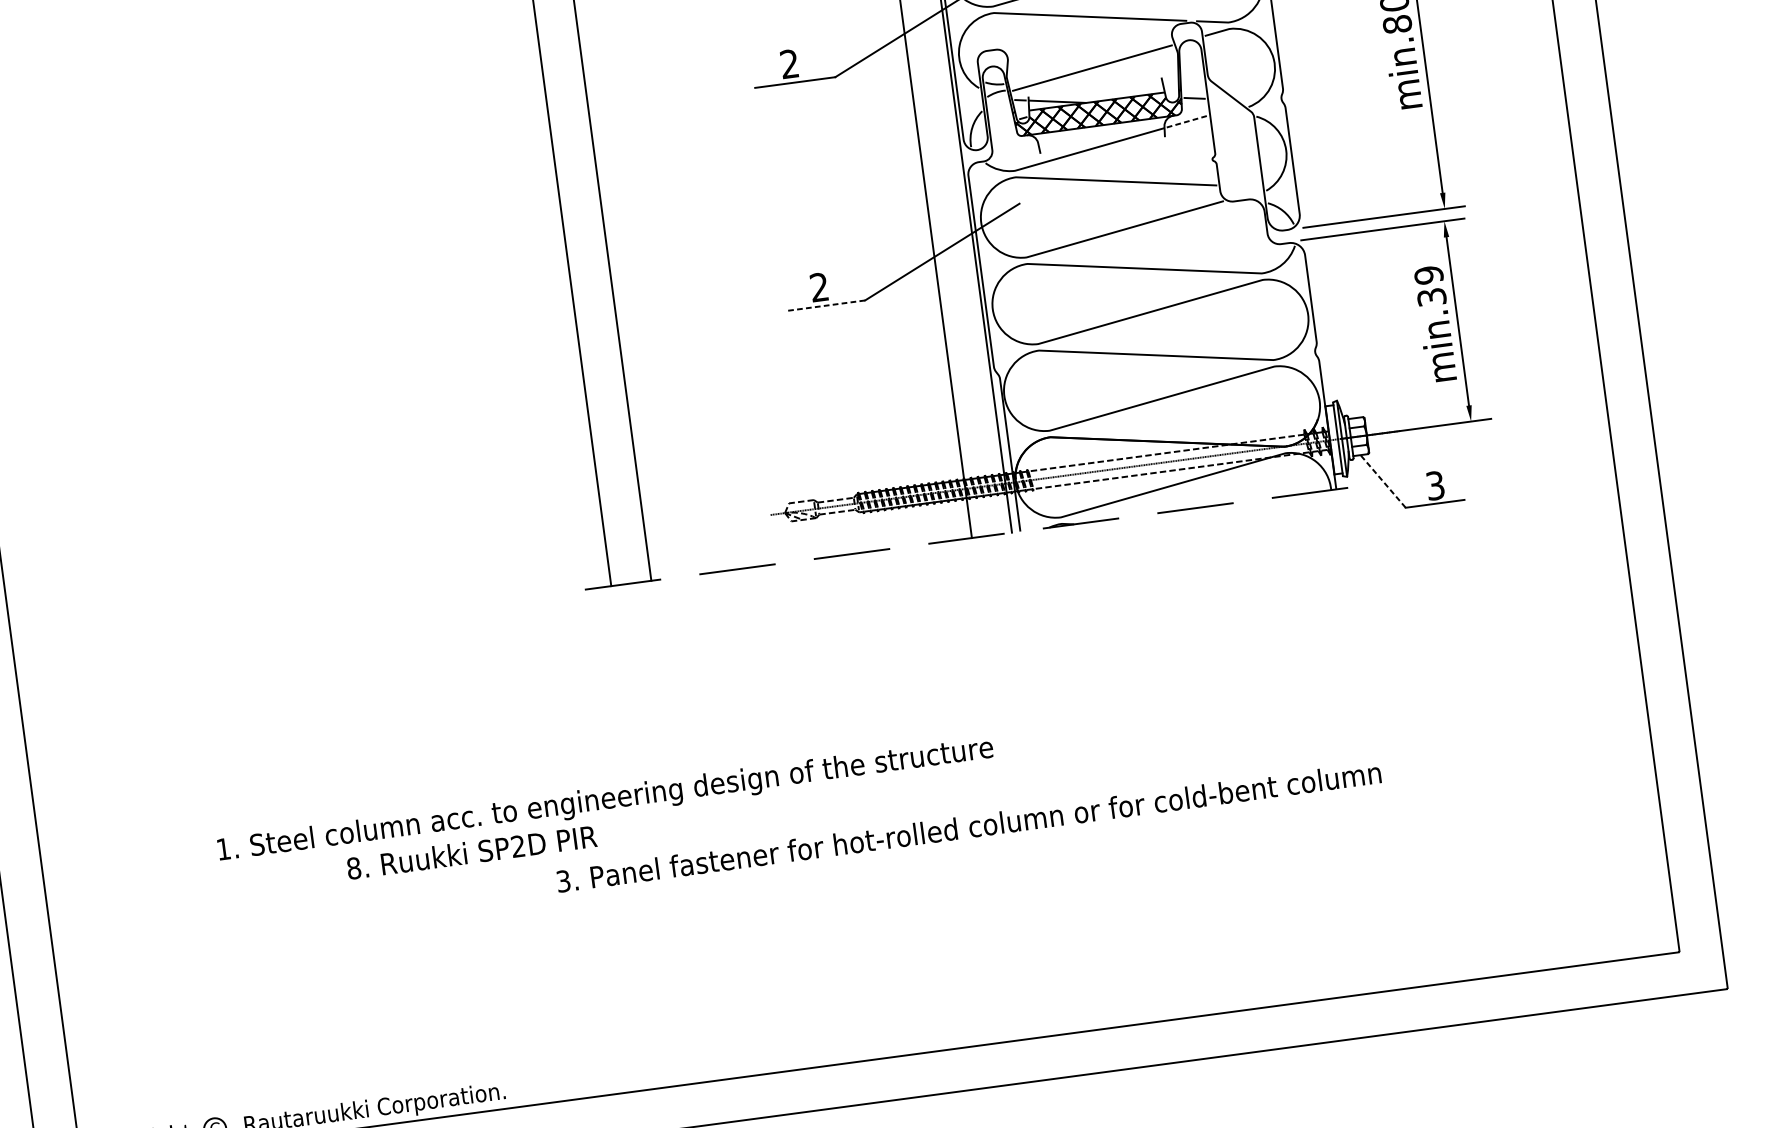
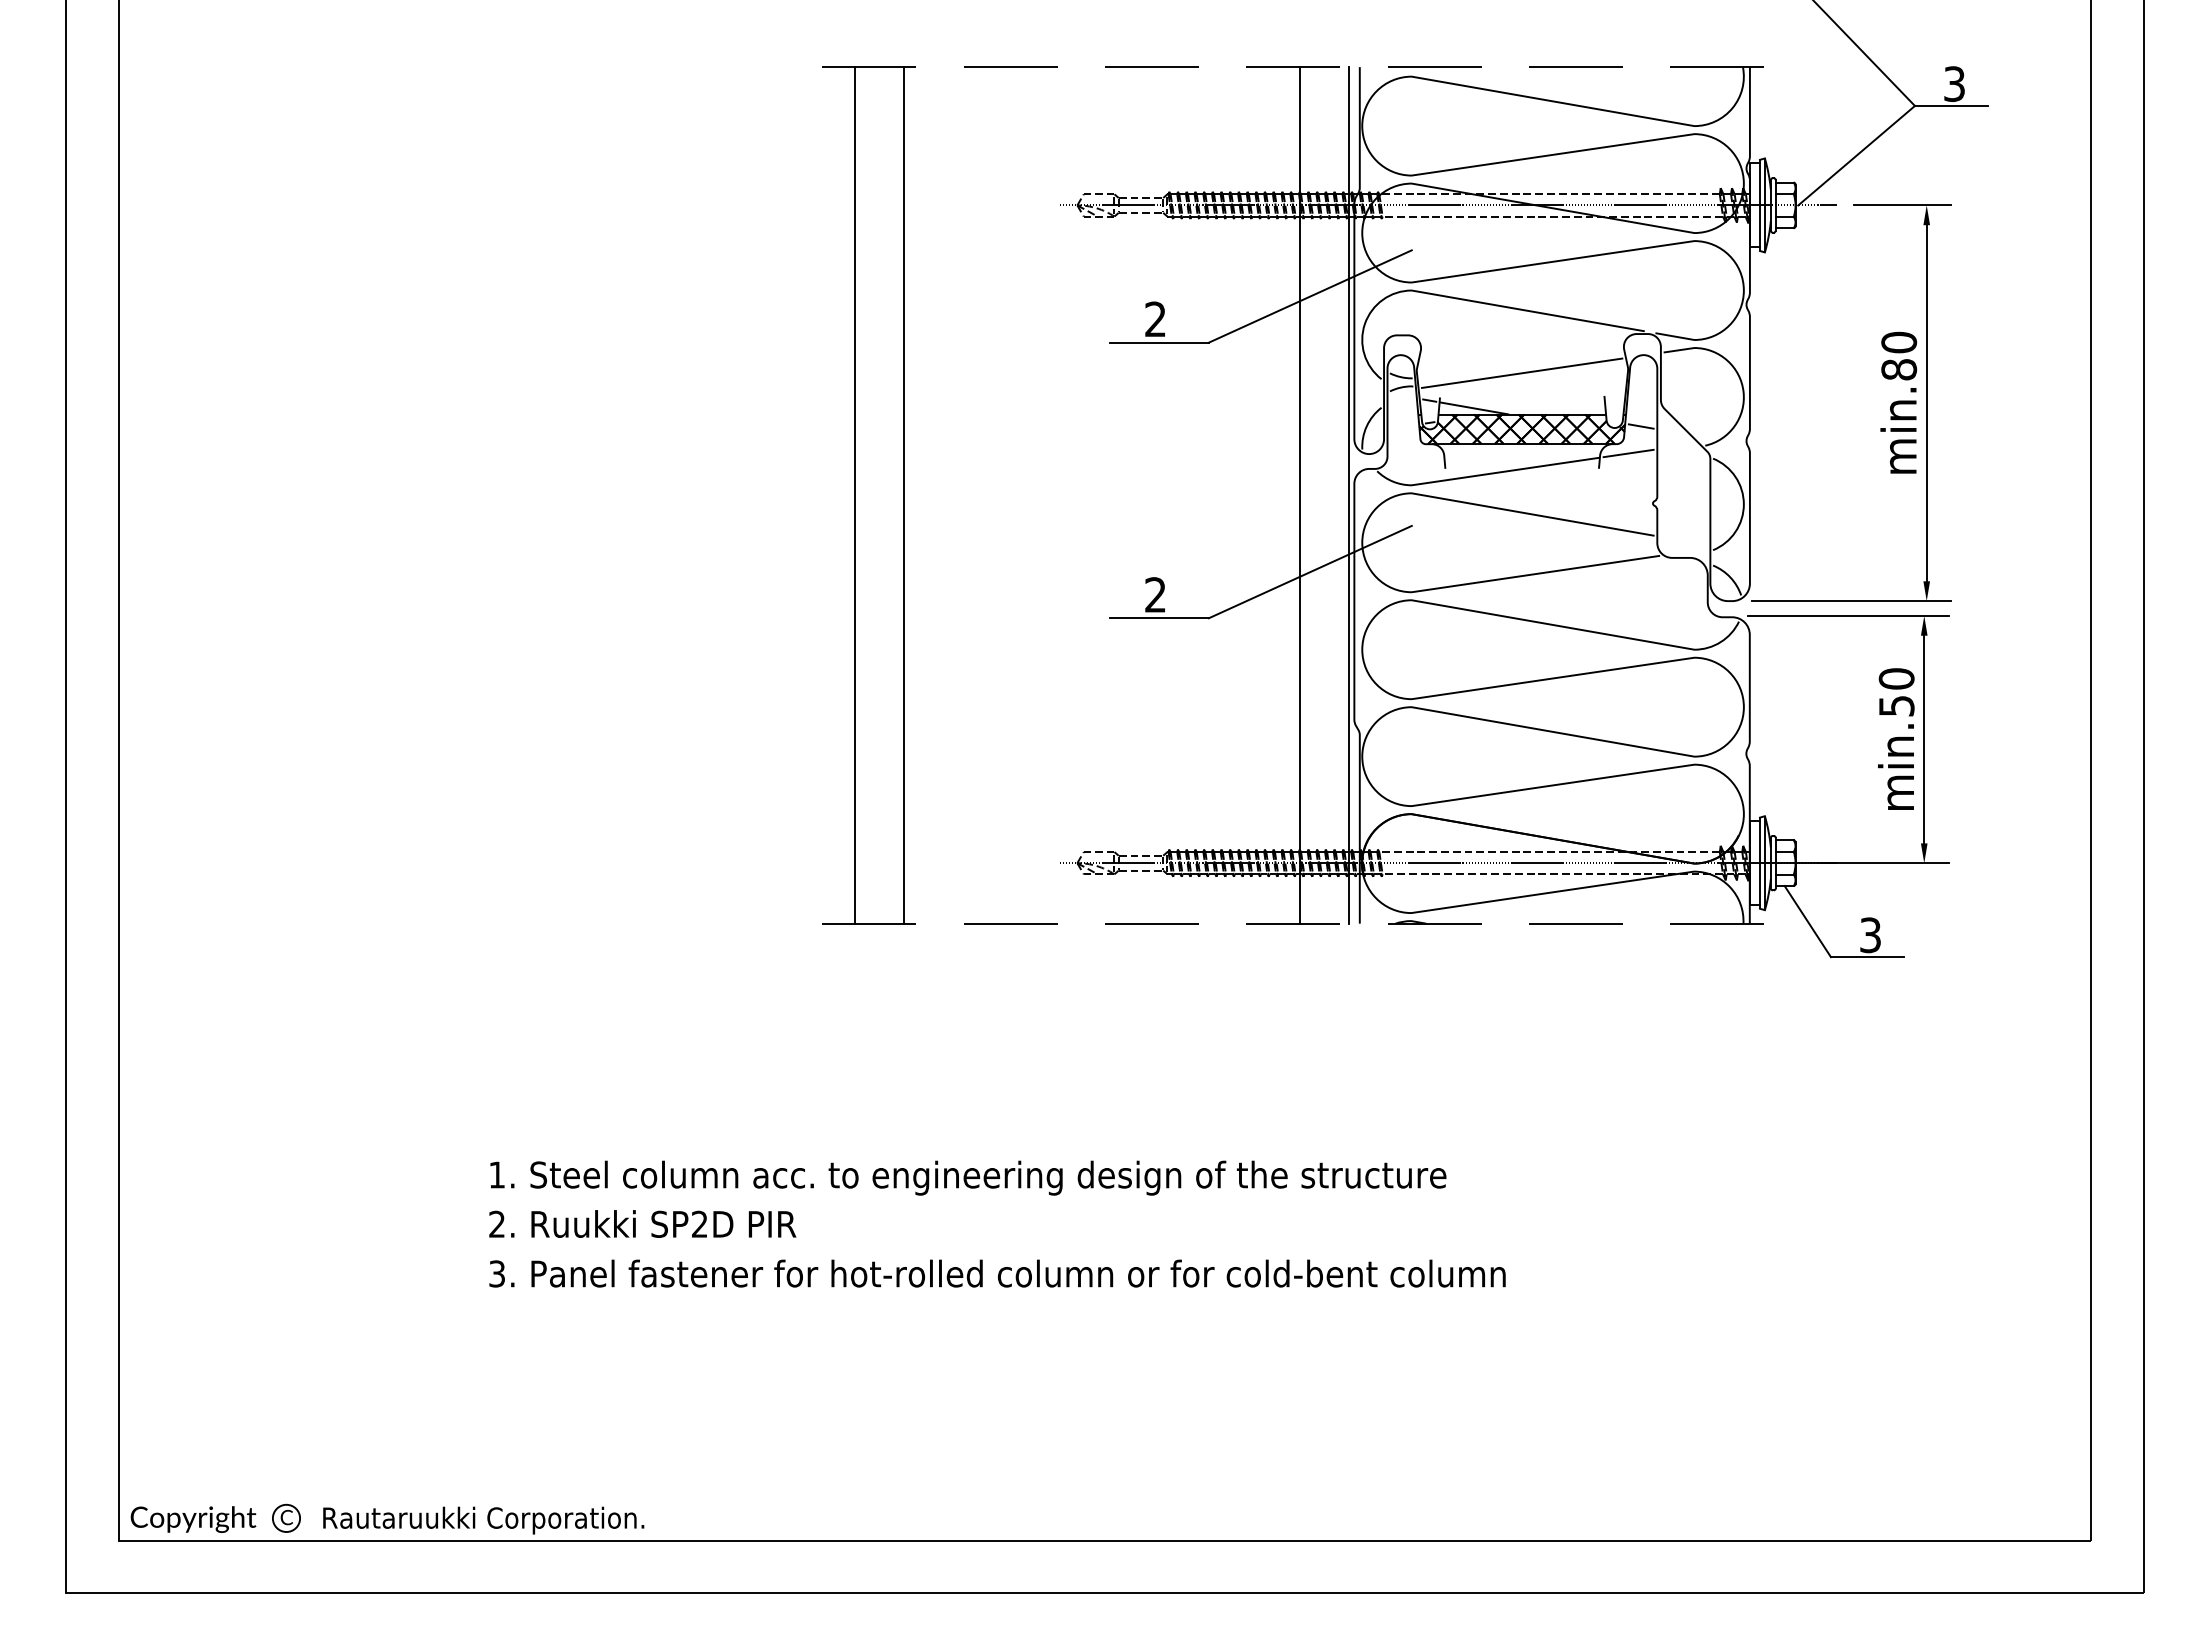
line: (1188, 121) -> (1629, 453), dashed -> solid
text: (1430, 285) -> (1896, 691), min.39 -> min.50
line: (824, 306) -> (1158, 618), dashed -> solid
line: (1382, 481) -> (1807, 921), dashed -> solid
text: (605, 800) -> (968, 1177), moved
text: (968, 826) -> (997, 1273), moved
text: (354, 867) -> (497, 1223), 8. -> 2.

